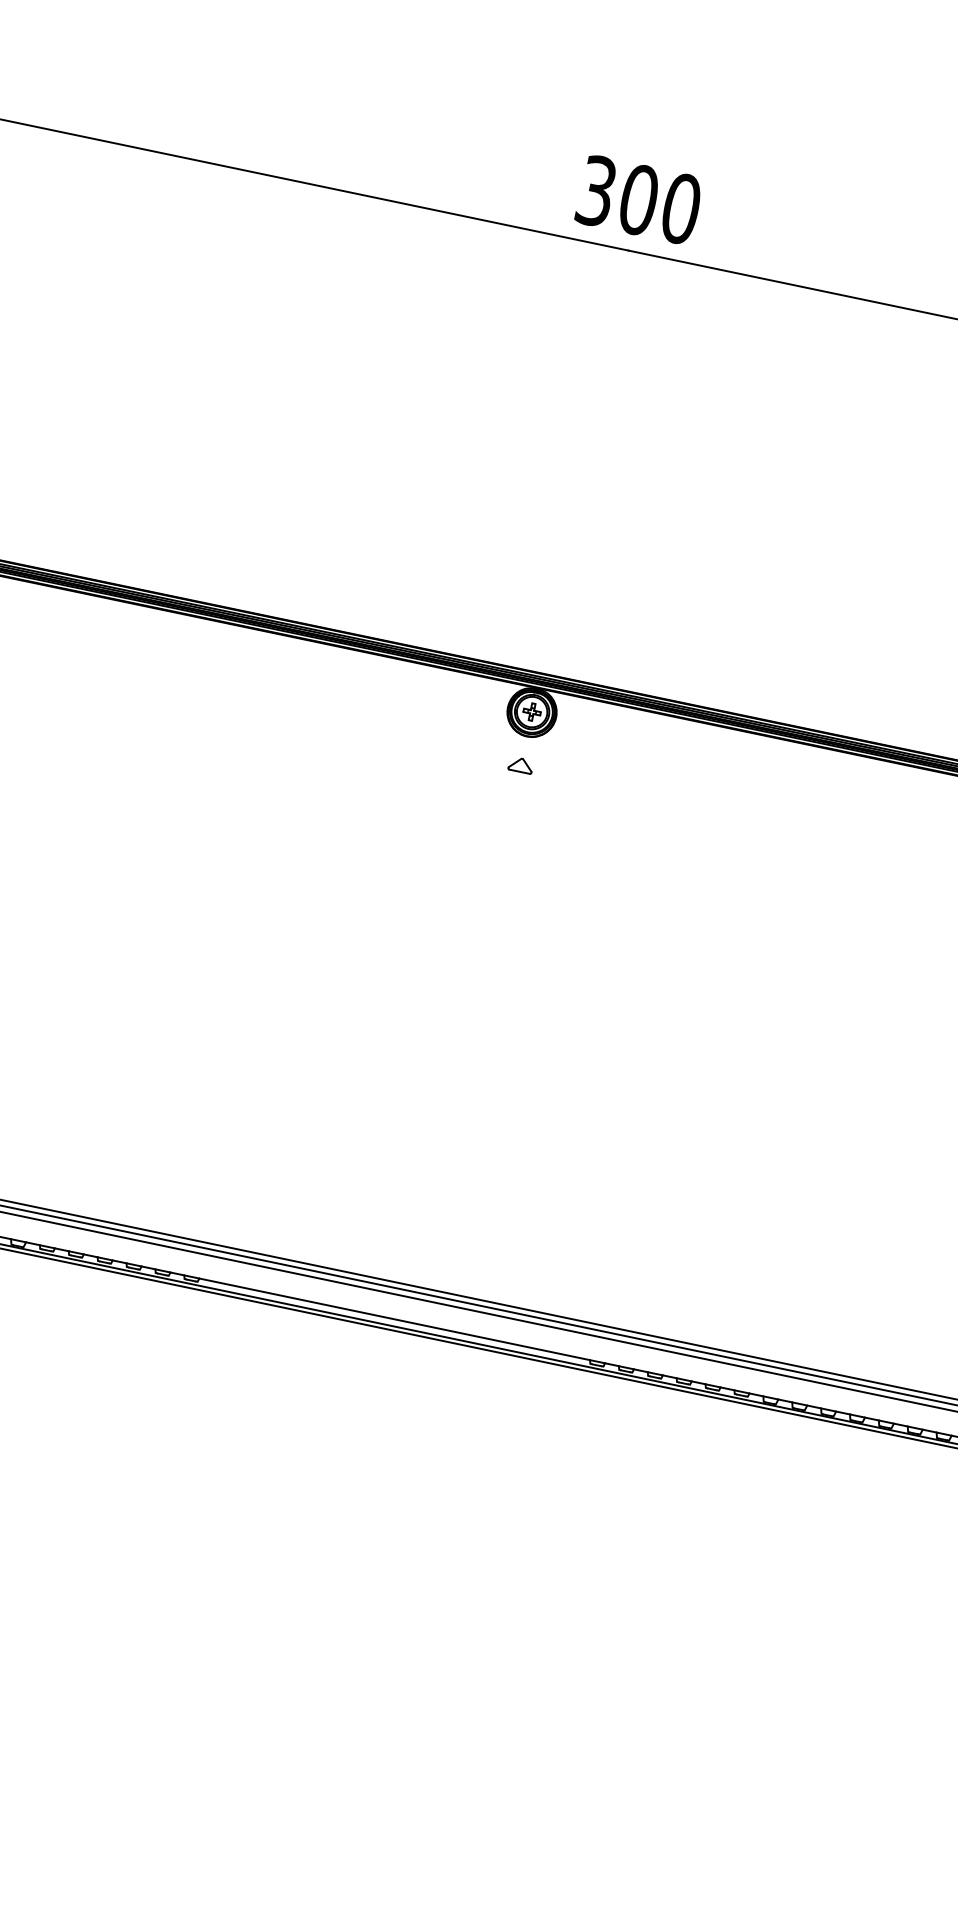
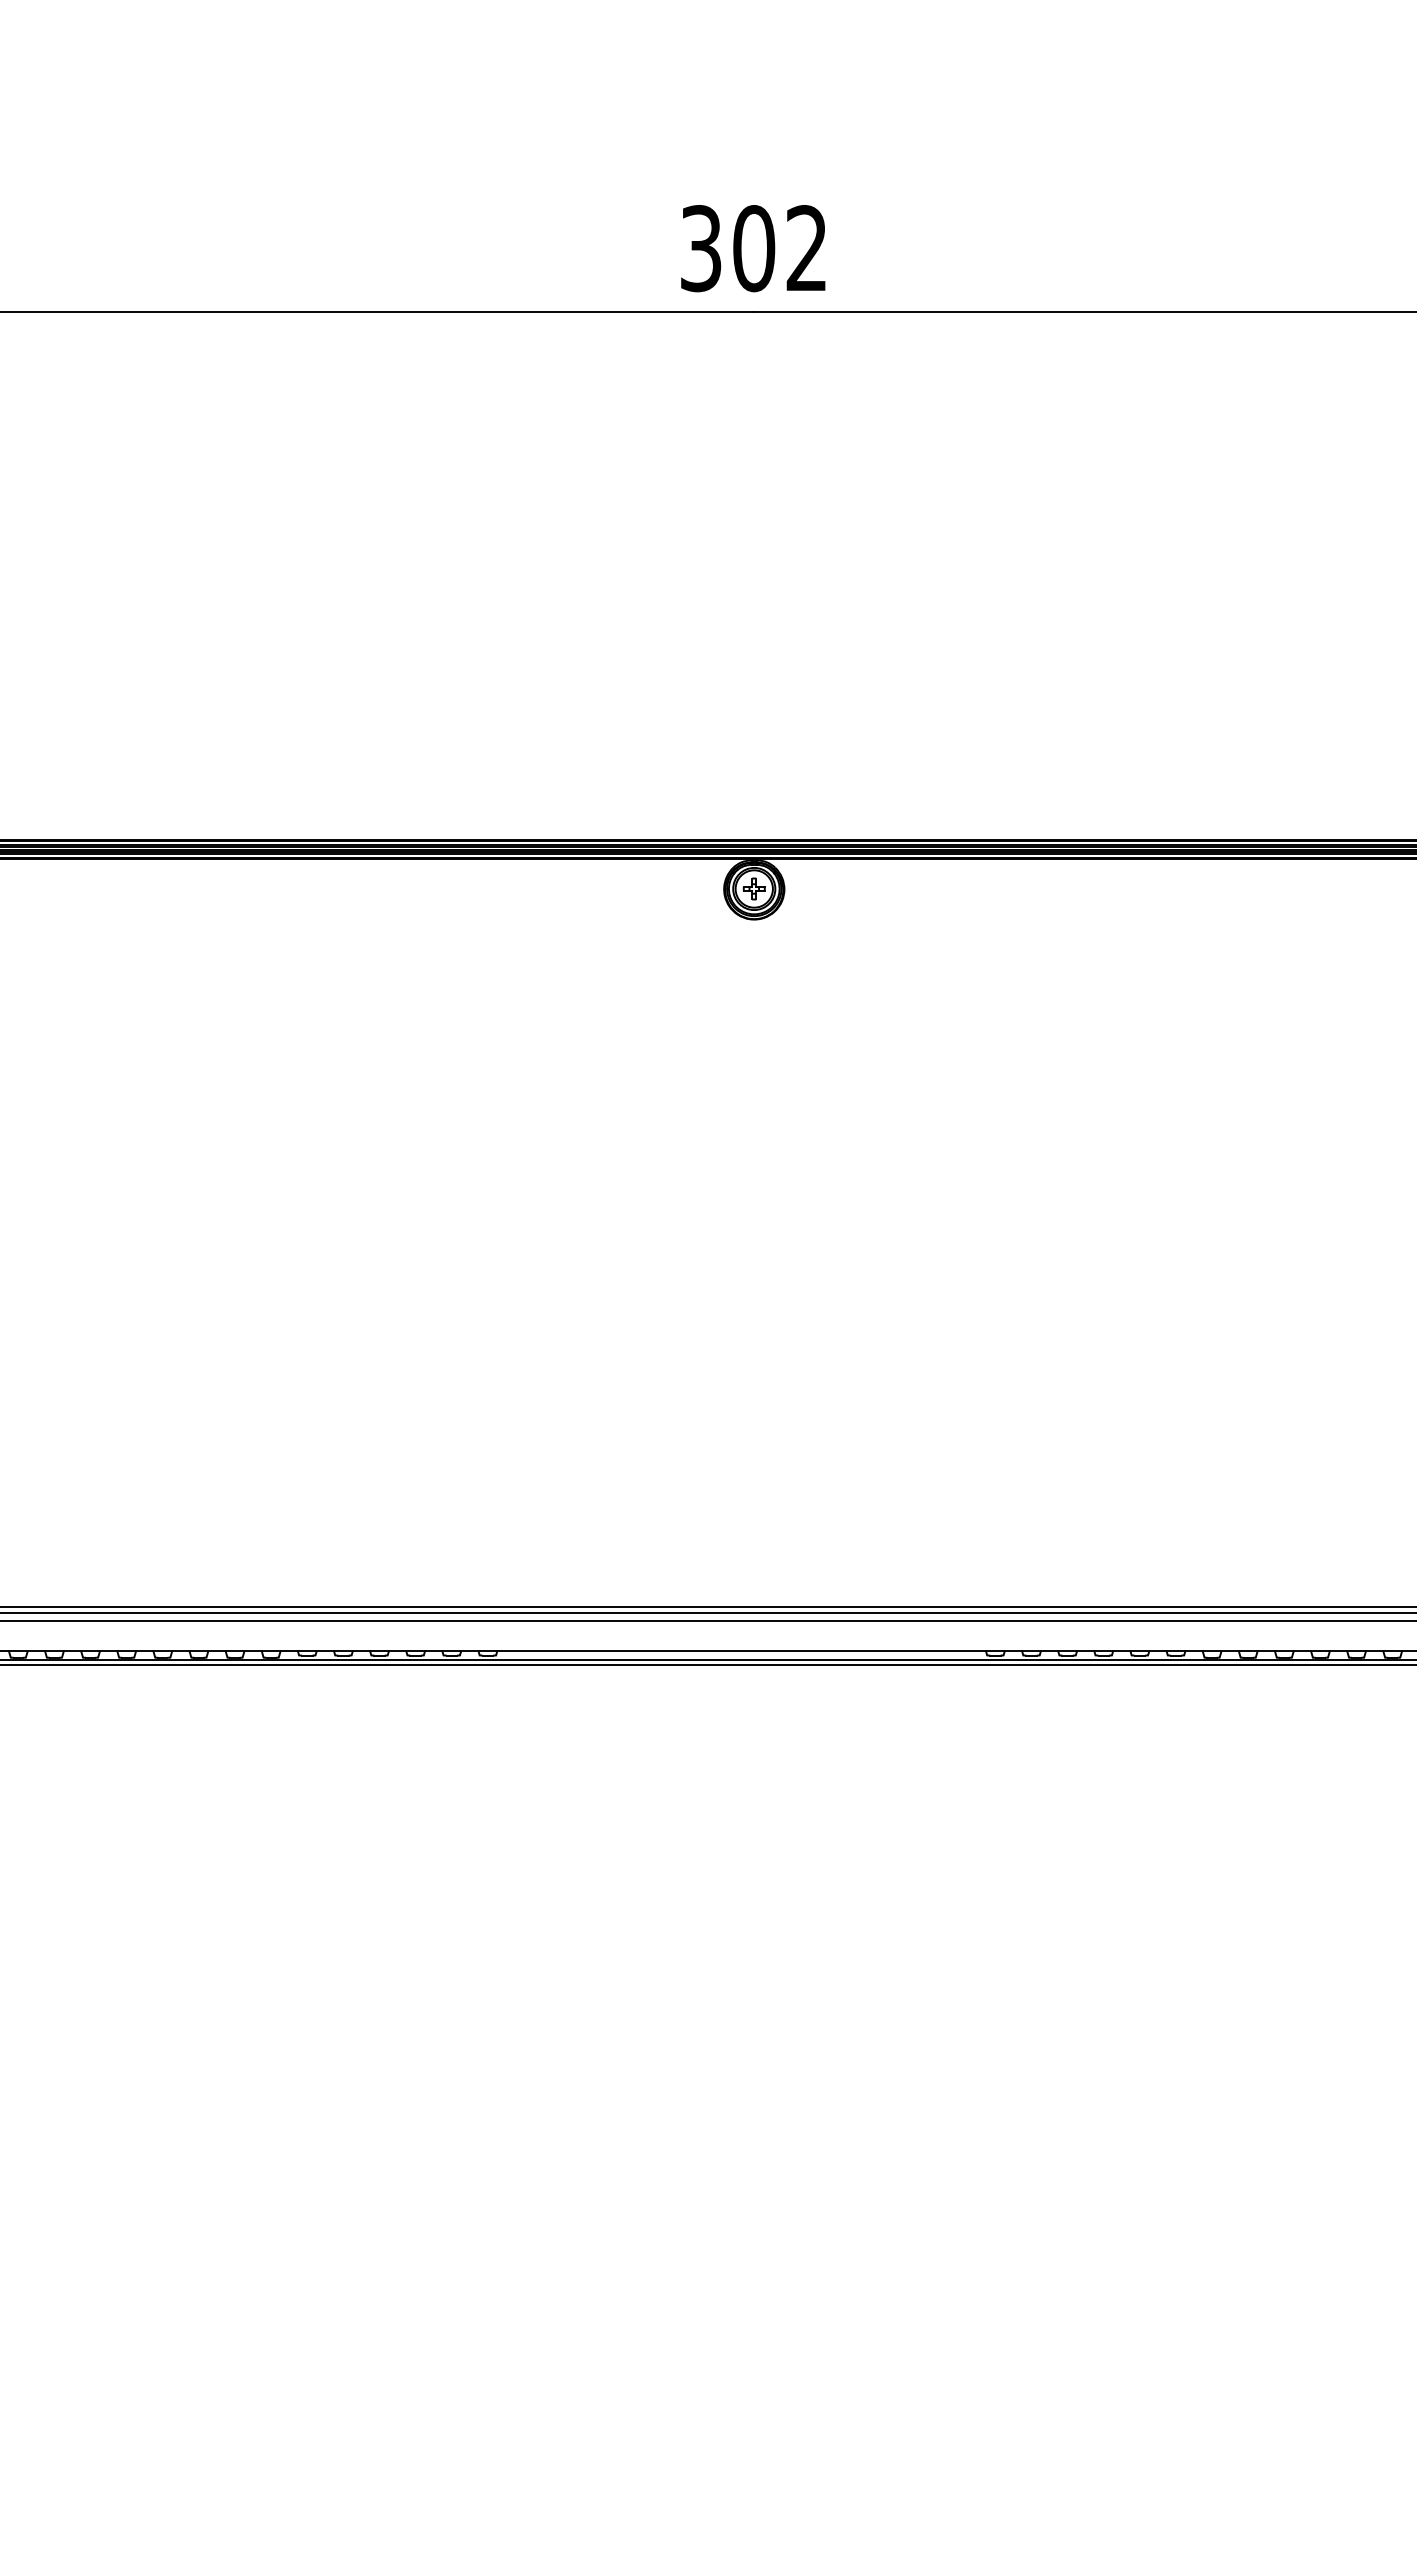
text: (681, 208) -> (807, 248), 300 -> 302
part: (521, 765) -> (754, 955), removed

